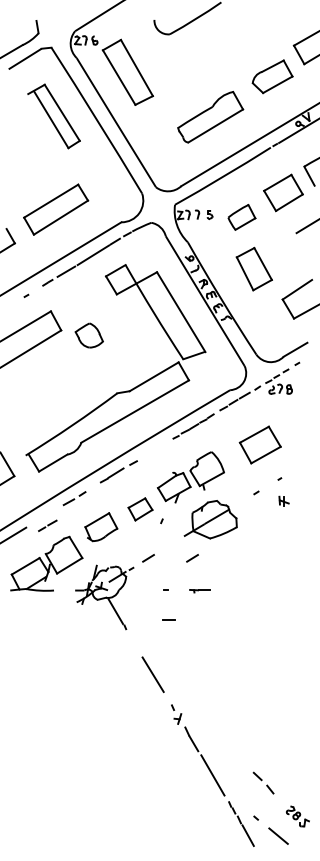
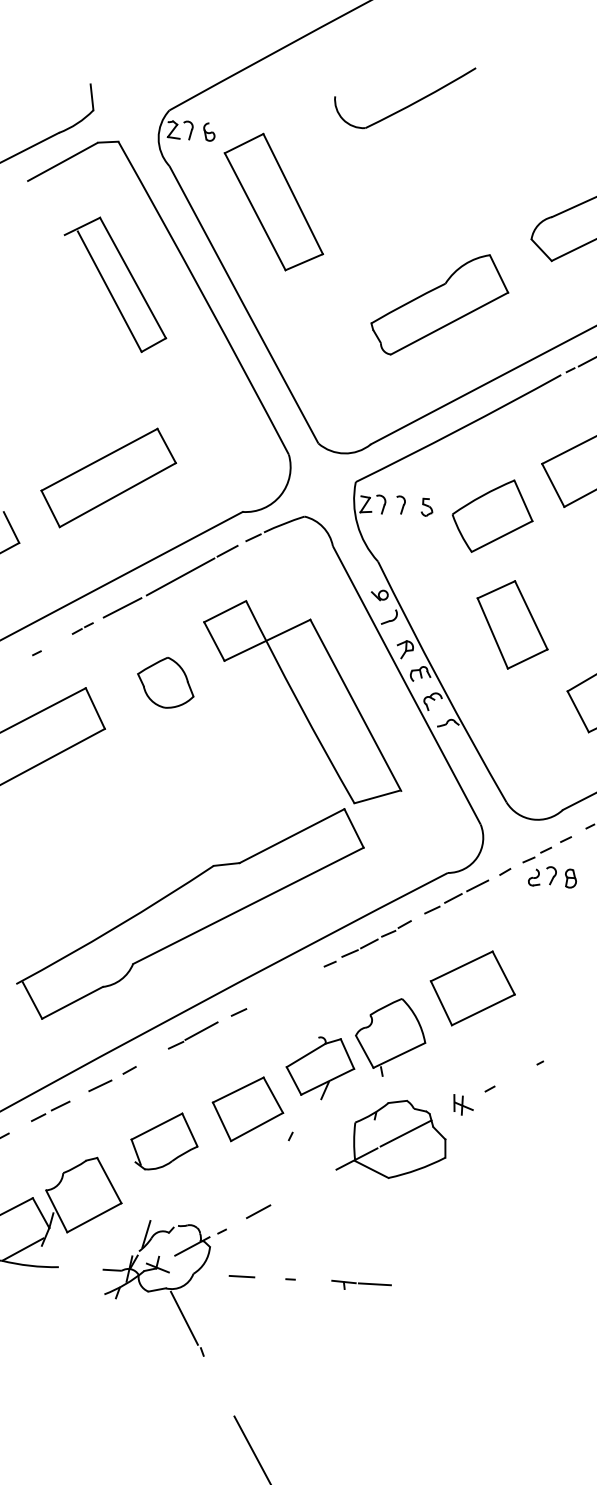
part: (241, 217) -> (492, 516), size x1.43
part: (88, 335) -> (164, 682), moved
part: (259, 444) -> (471, 987), moved
part: (283, 500) -> (462, 1103), moved
part: (140, 509) -> (247, 1109), size x1.43
line: (47, 525) -> (50, 1110), moved
line: (192, 558) -> (349, 1217), removed
part: (199, 590) -> (360, 1284), size x1.43
line: (168, 619) -> (240, 1275), moved

